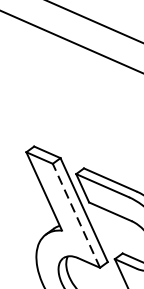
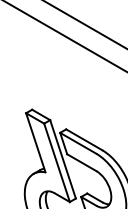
line: (75, 215) -> (56, 162), dashed -> solid

